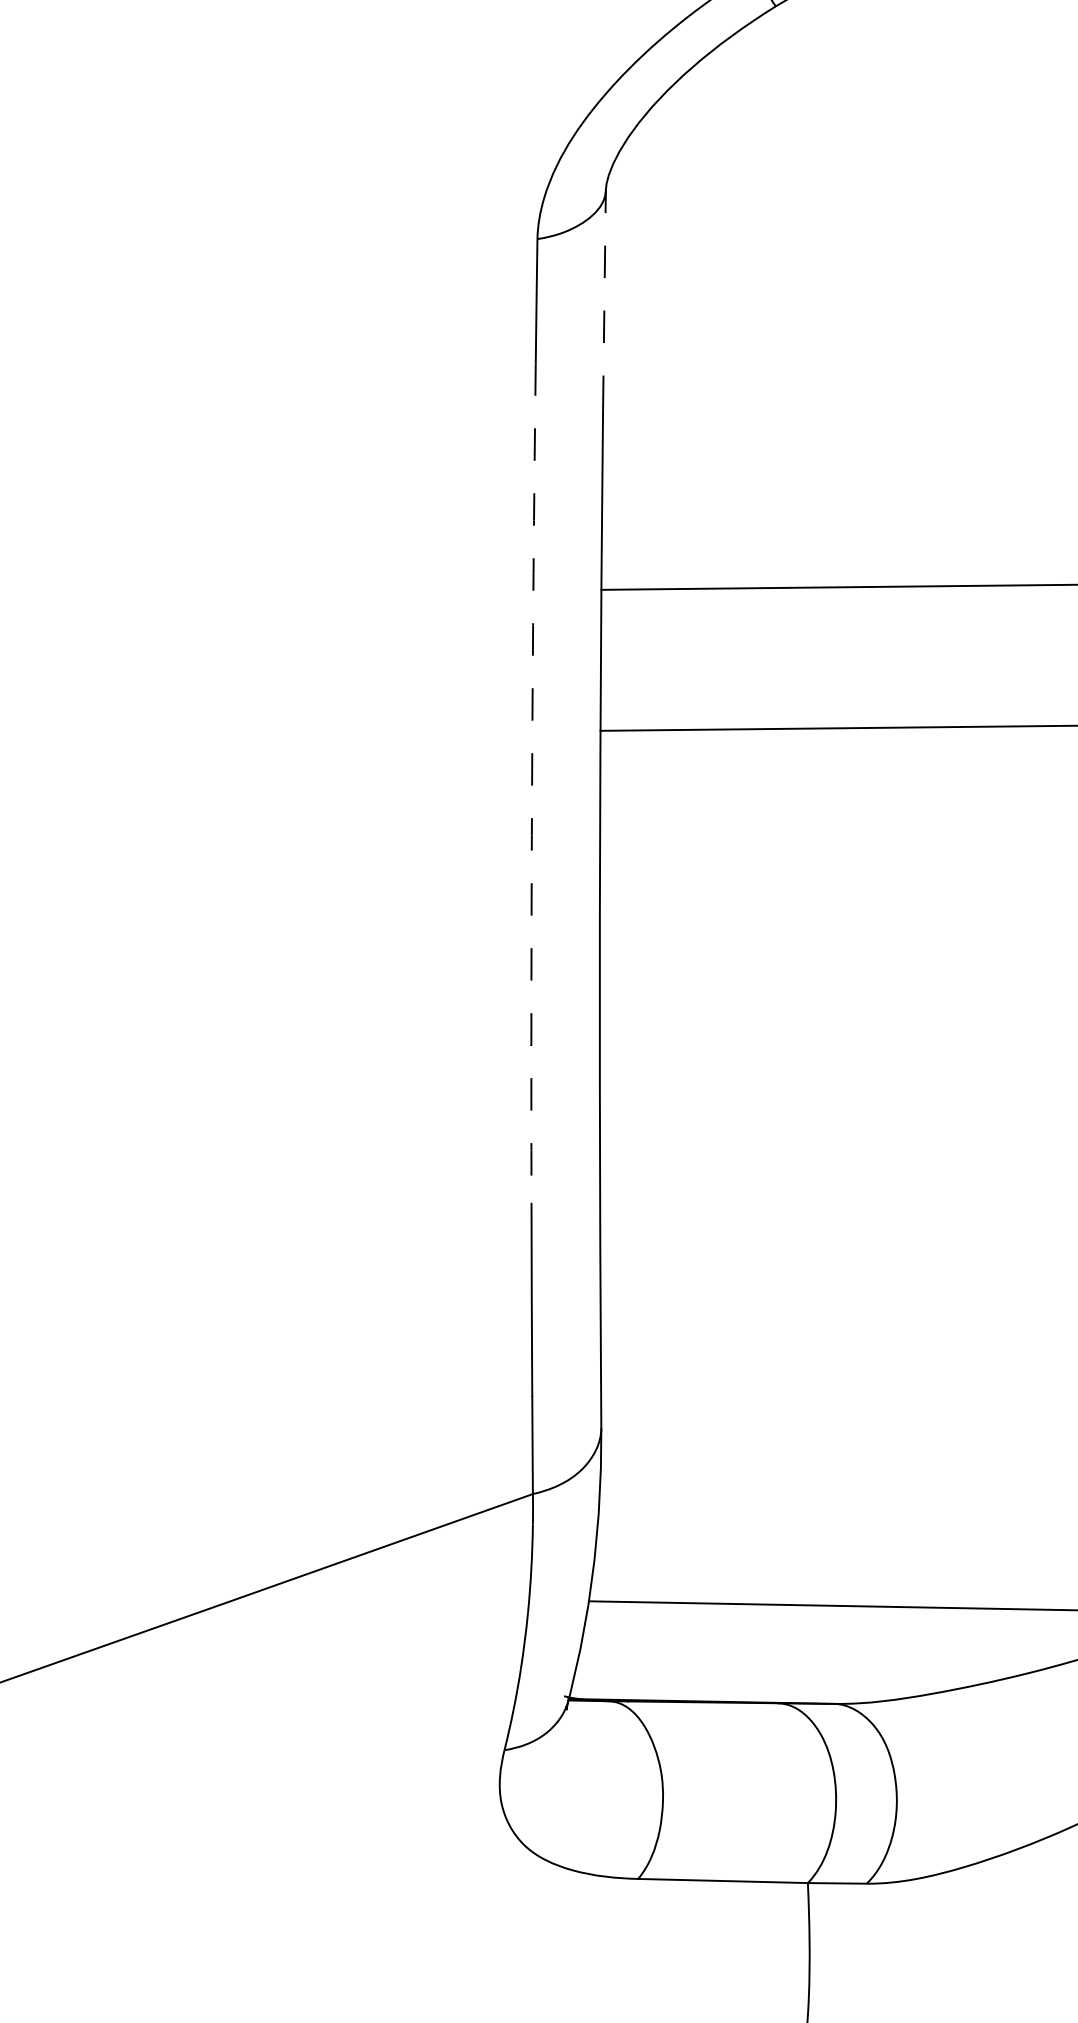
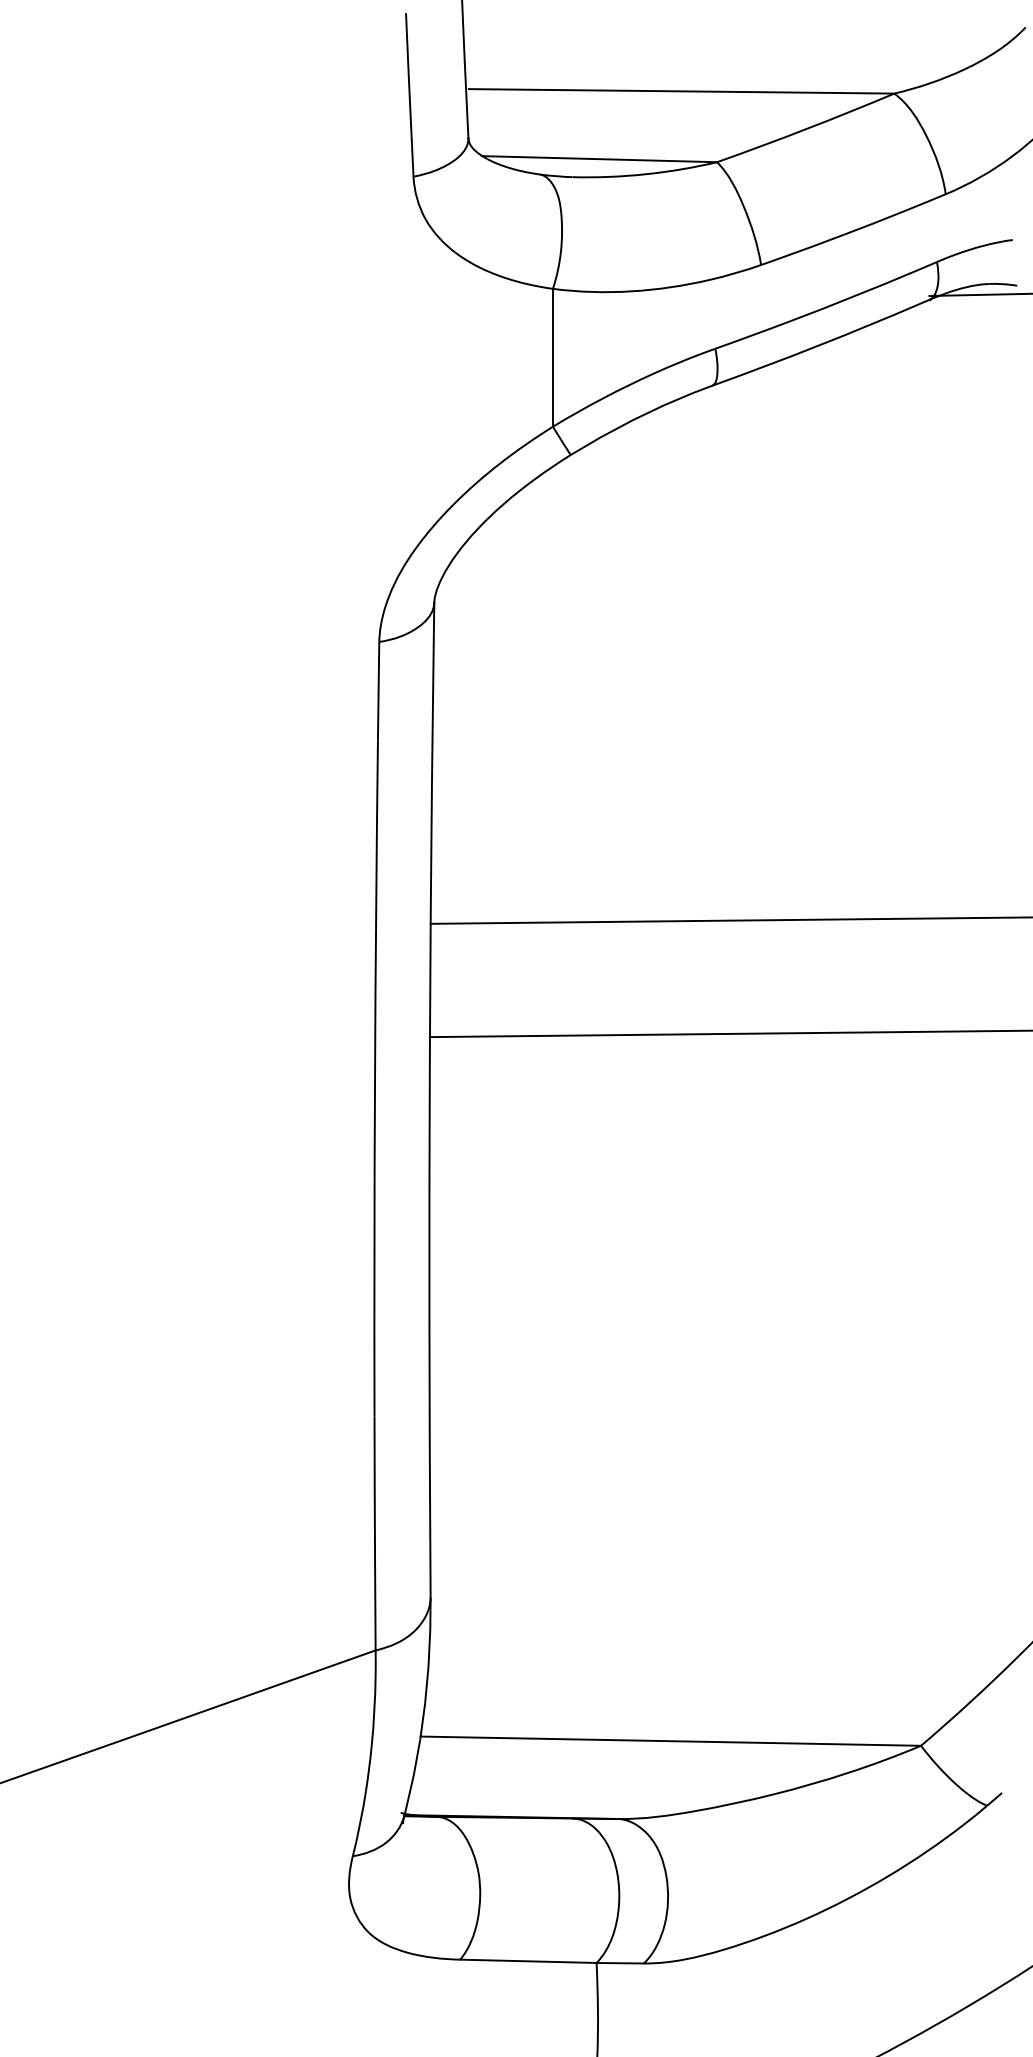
line: (604, 299) -> (433, 690), dashed -> solid
arc: (532, 783) -> (375, 1079), dashed -> solid

